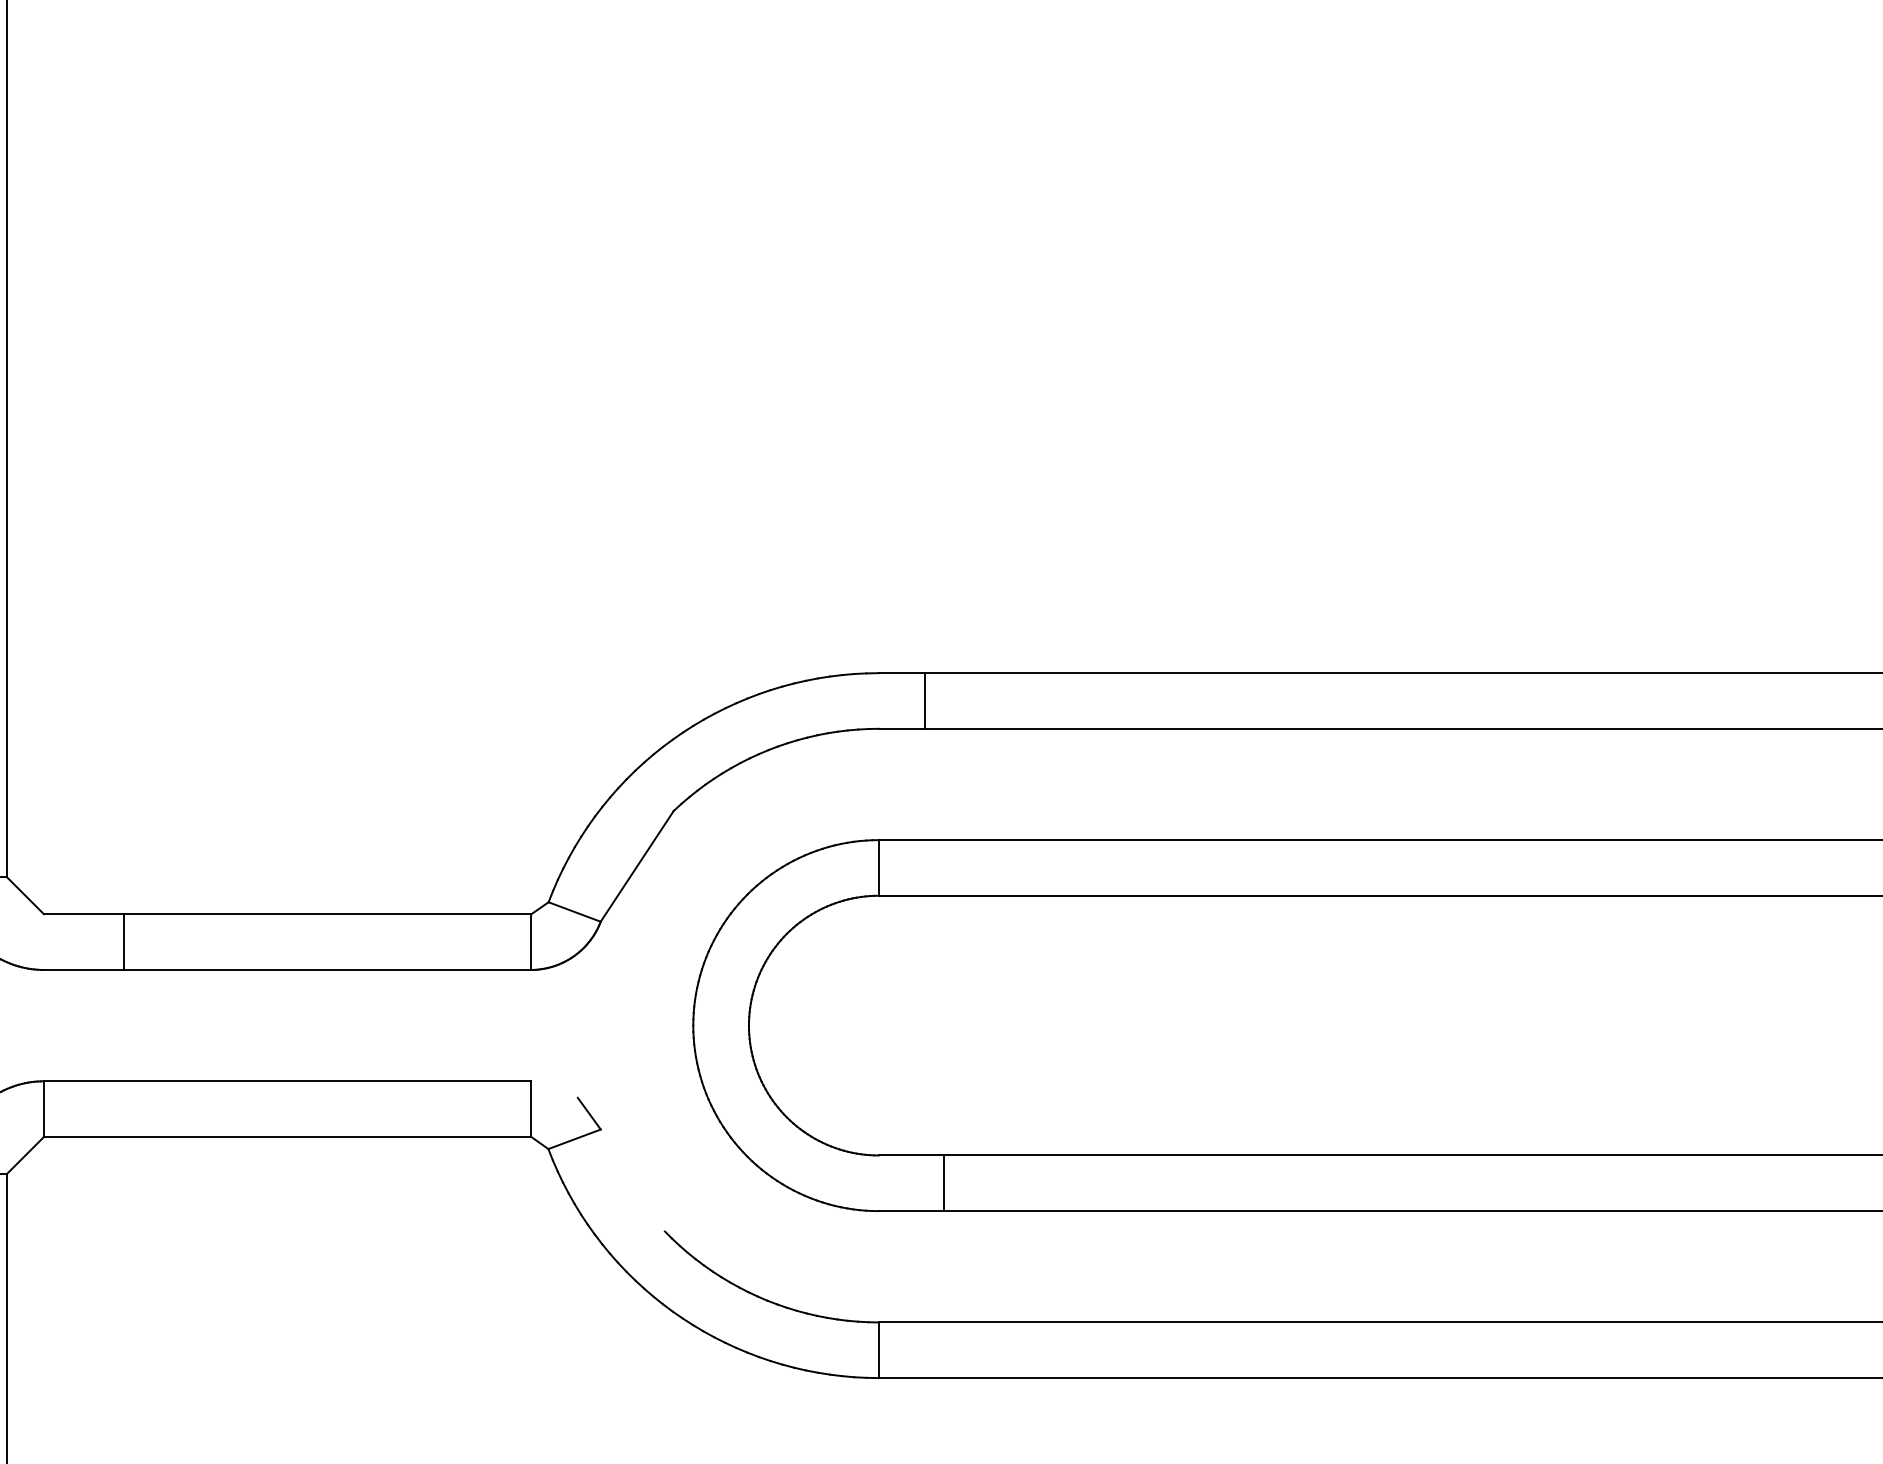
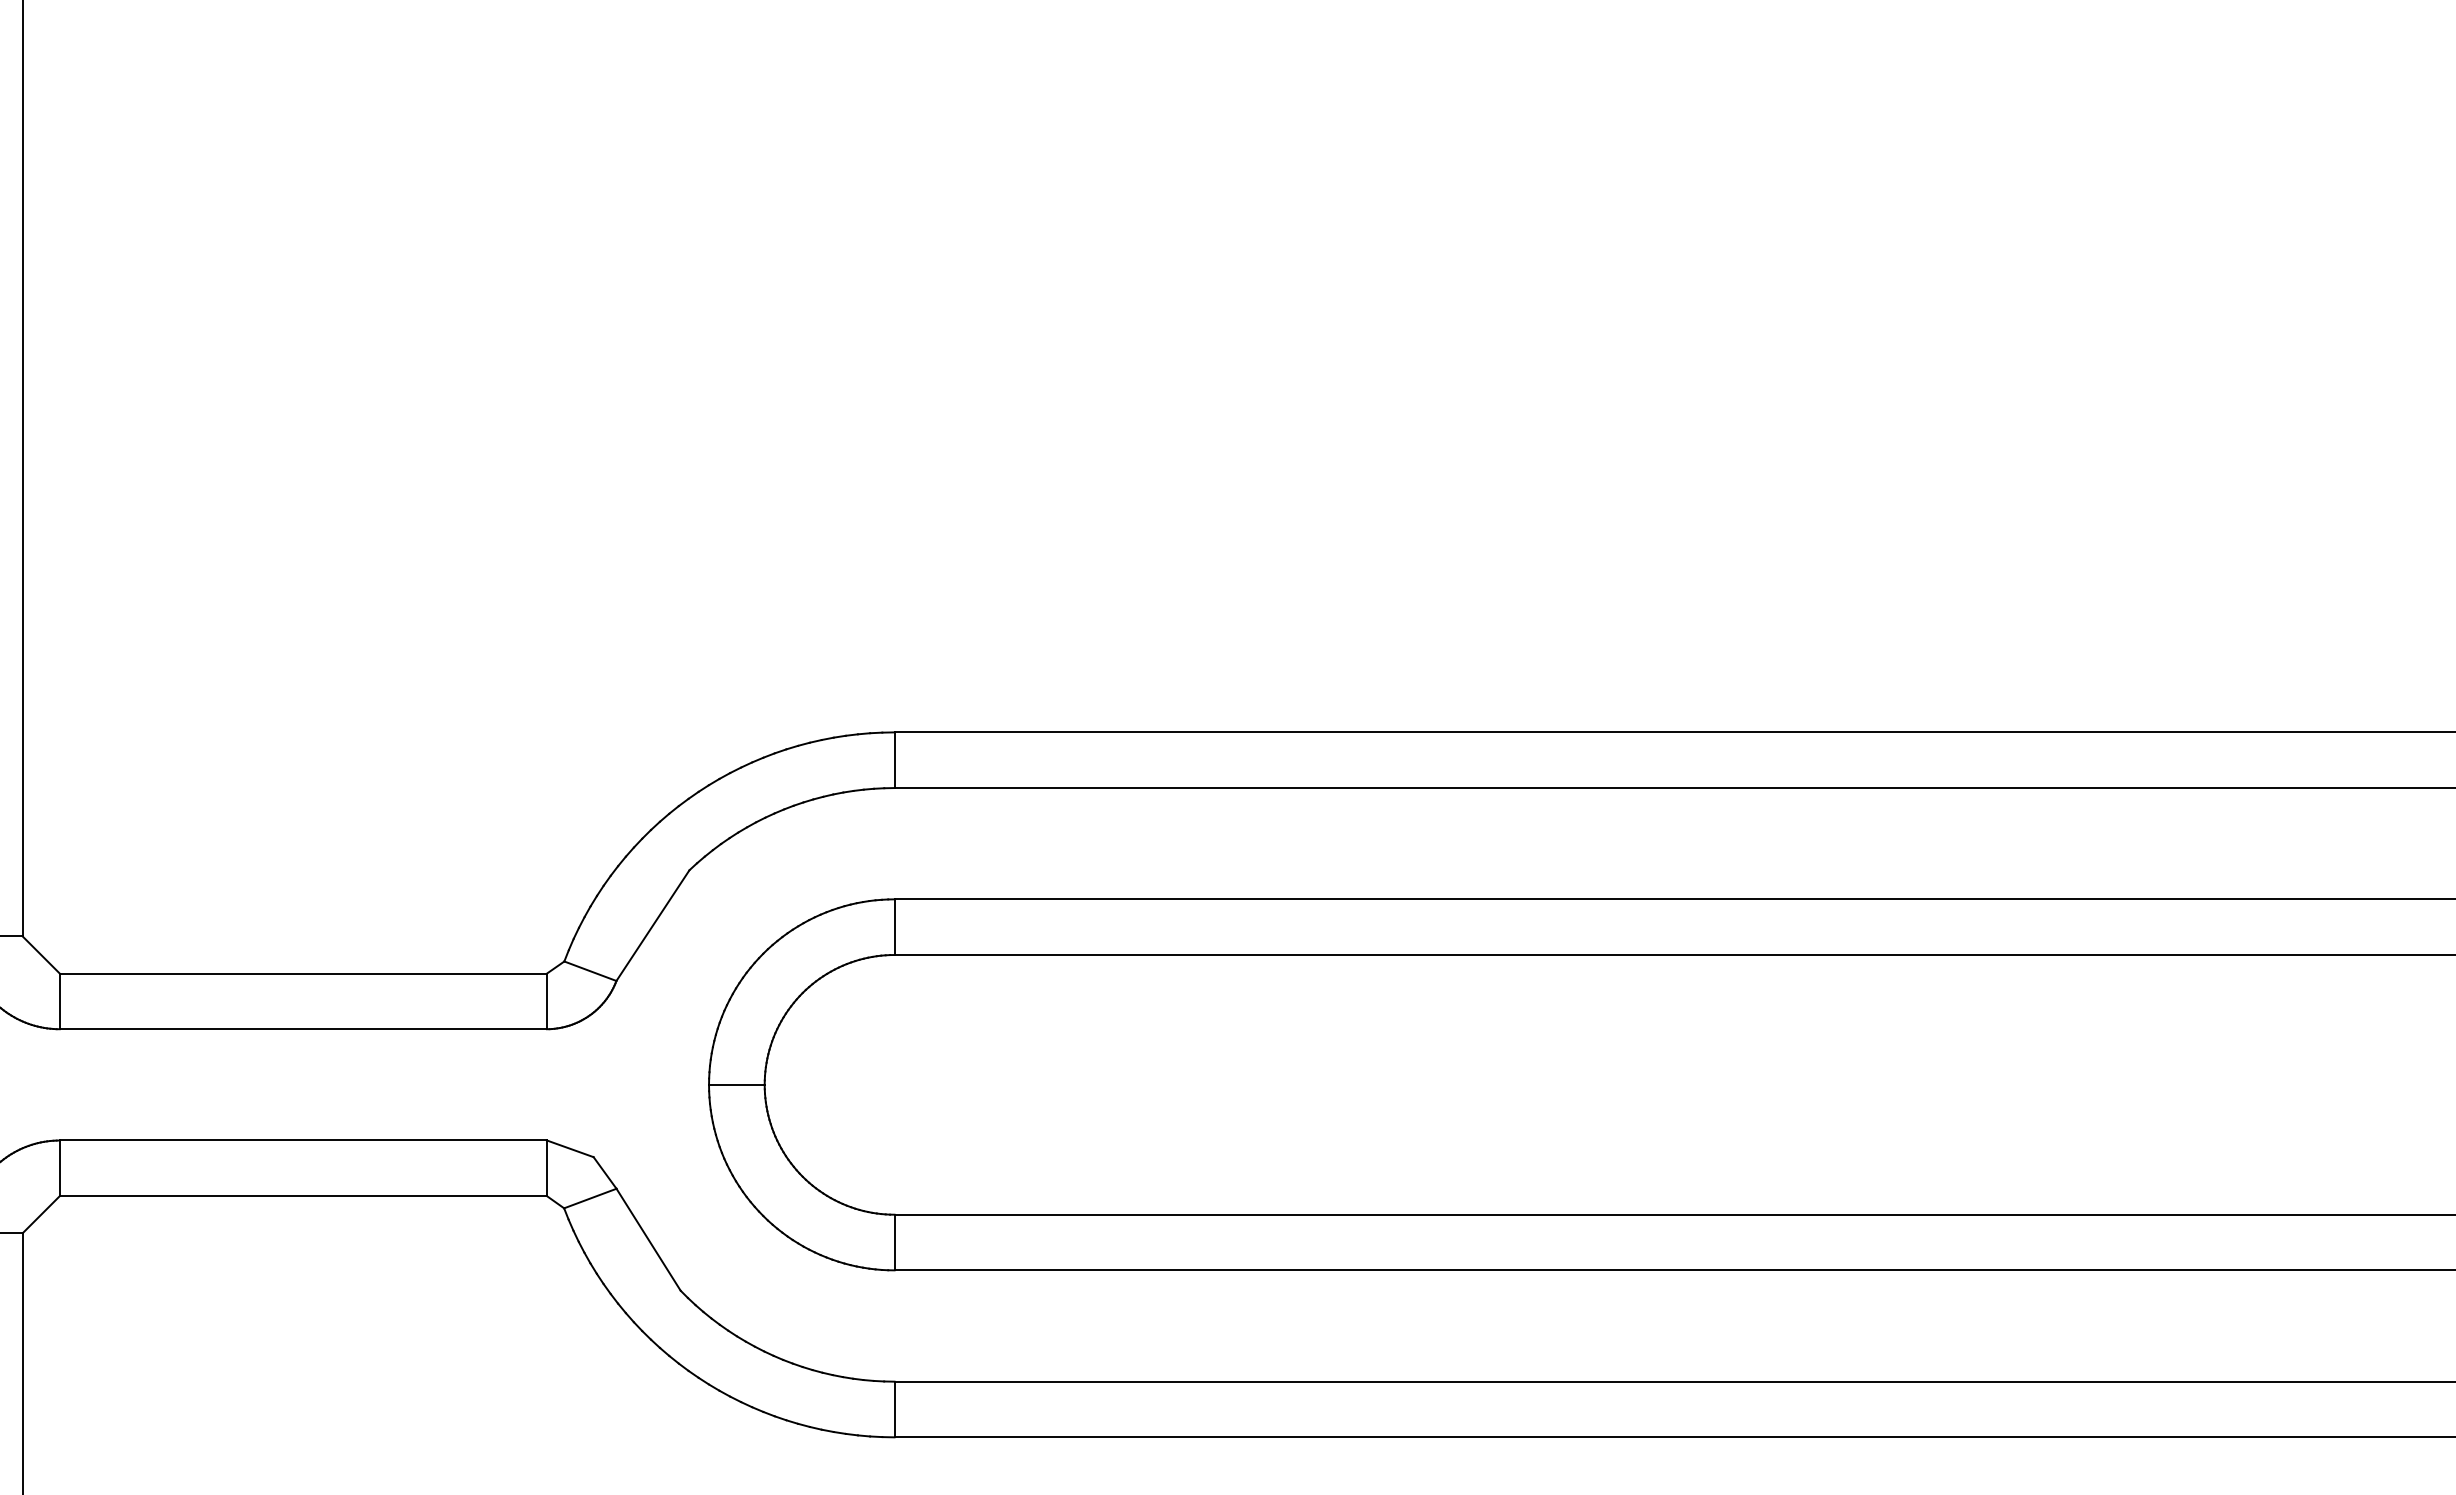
line: (924, 701) -> (894, 760), moved
line: (123, 942) -> (59, 1001), moved
line: (720, 1025) -> (736, 1084), added
line: (554, 1089) -> (570, 1148), added
line: (632, 1180) -> (648, 1239), added
line: (943, 1183) -> (894, 1242), moved

